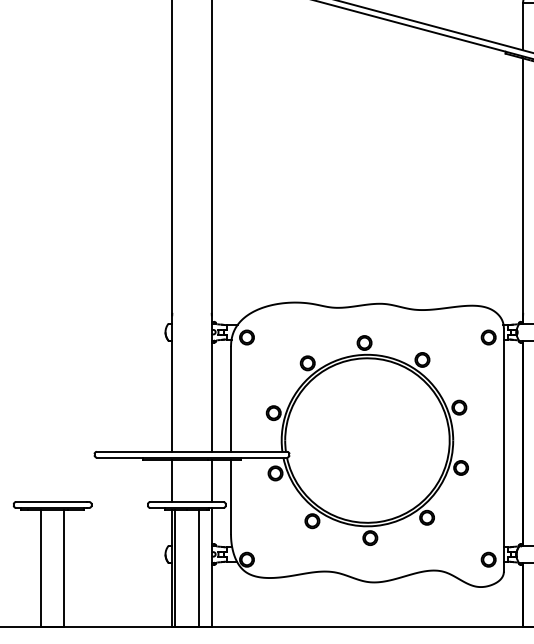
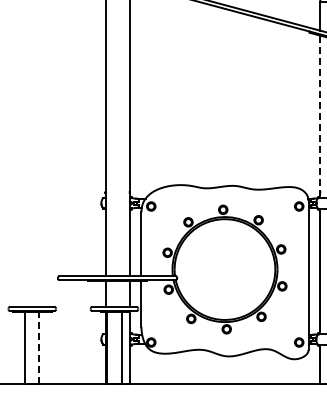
line: (523, 192) -> (320, 117), solid -> dashed
line: (64, 569) -> (39, 348), solid -> dashed

